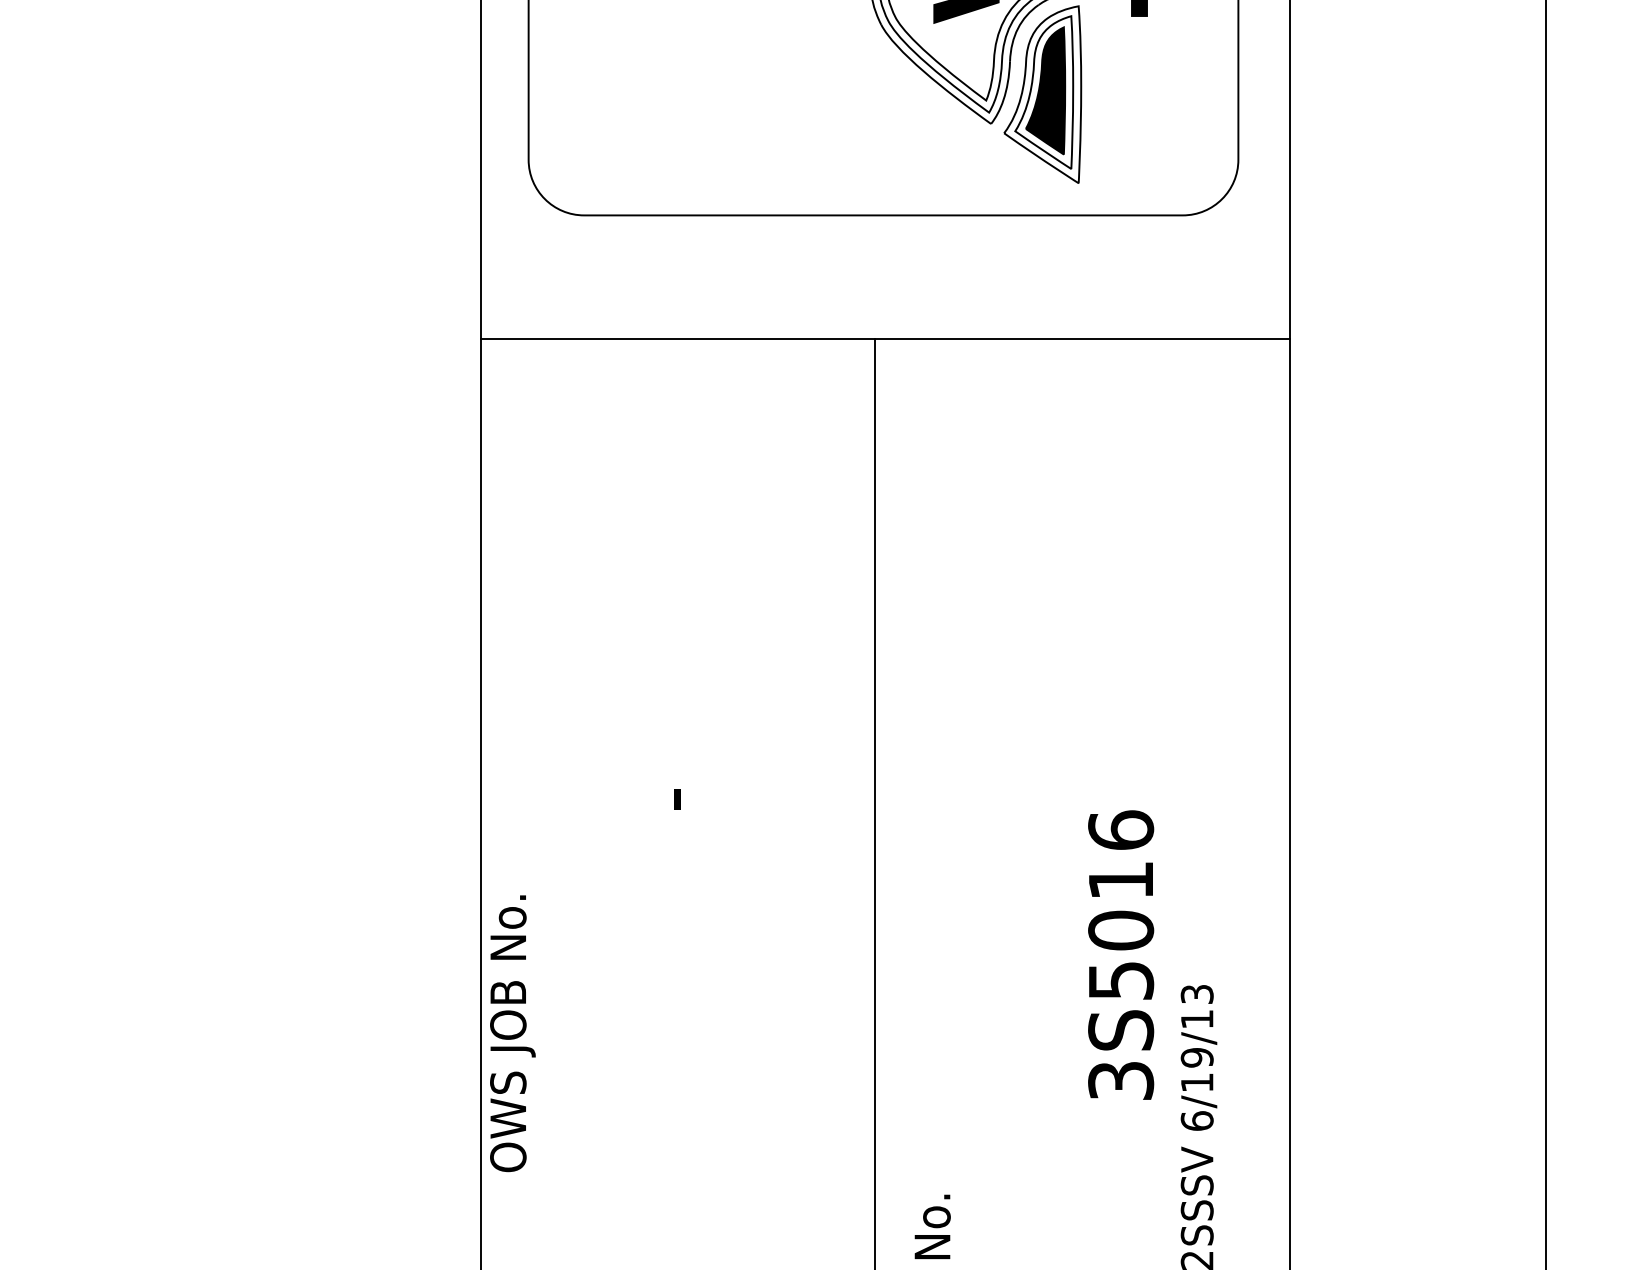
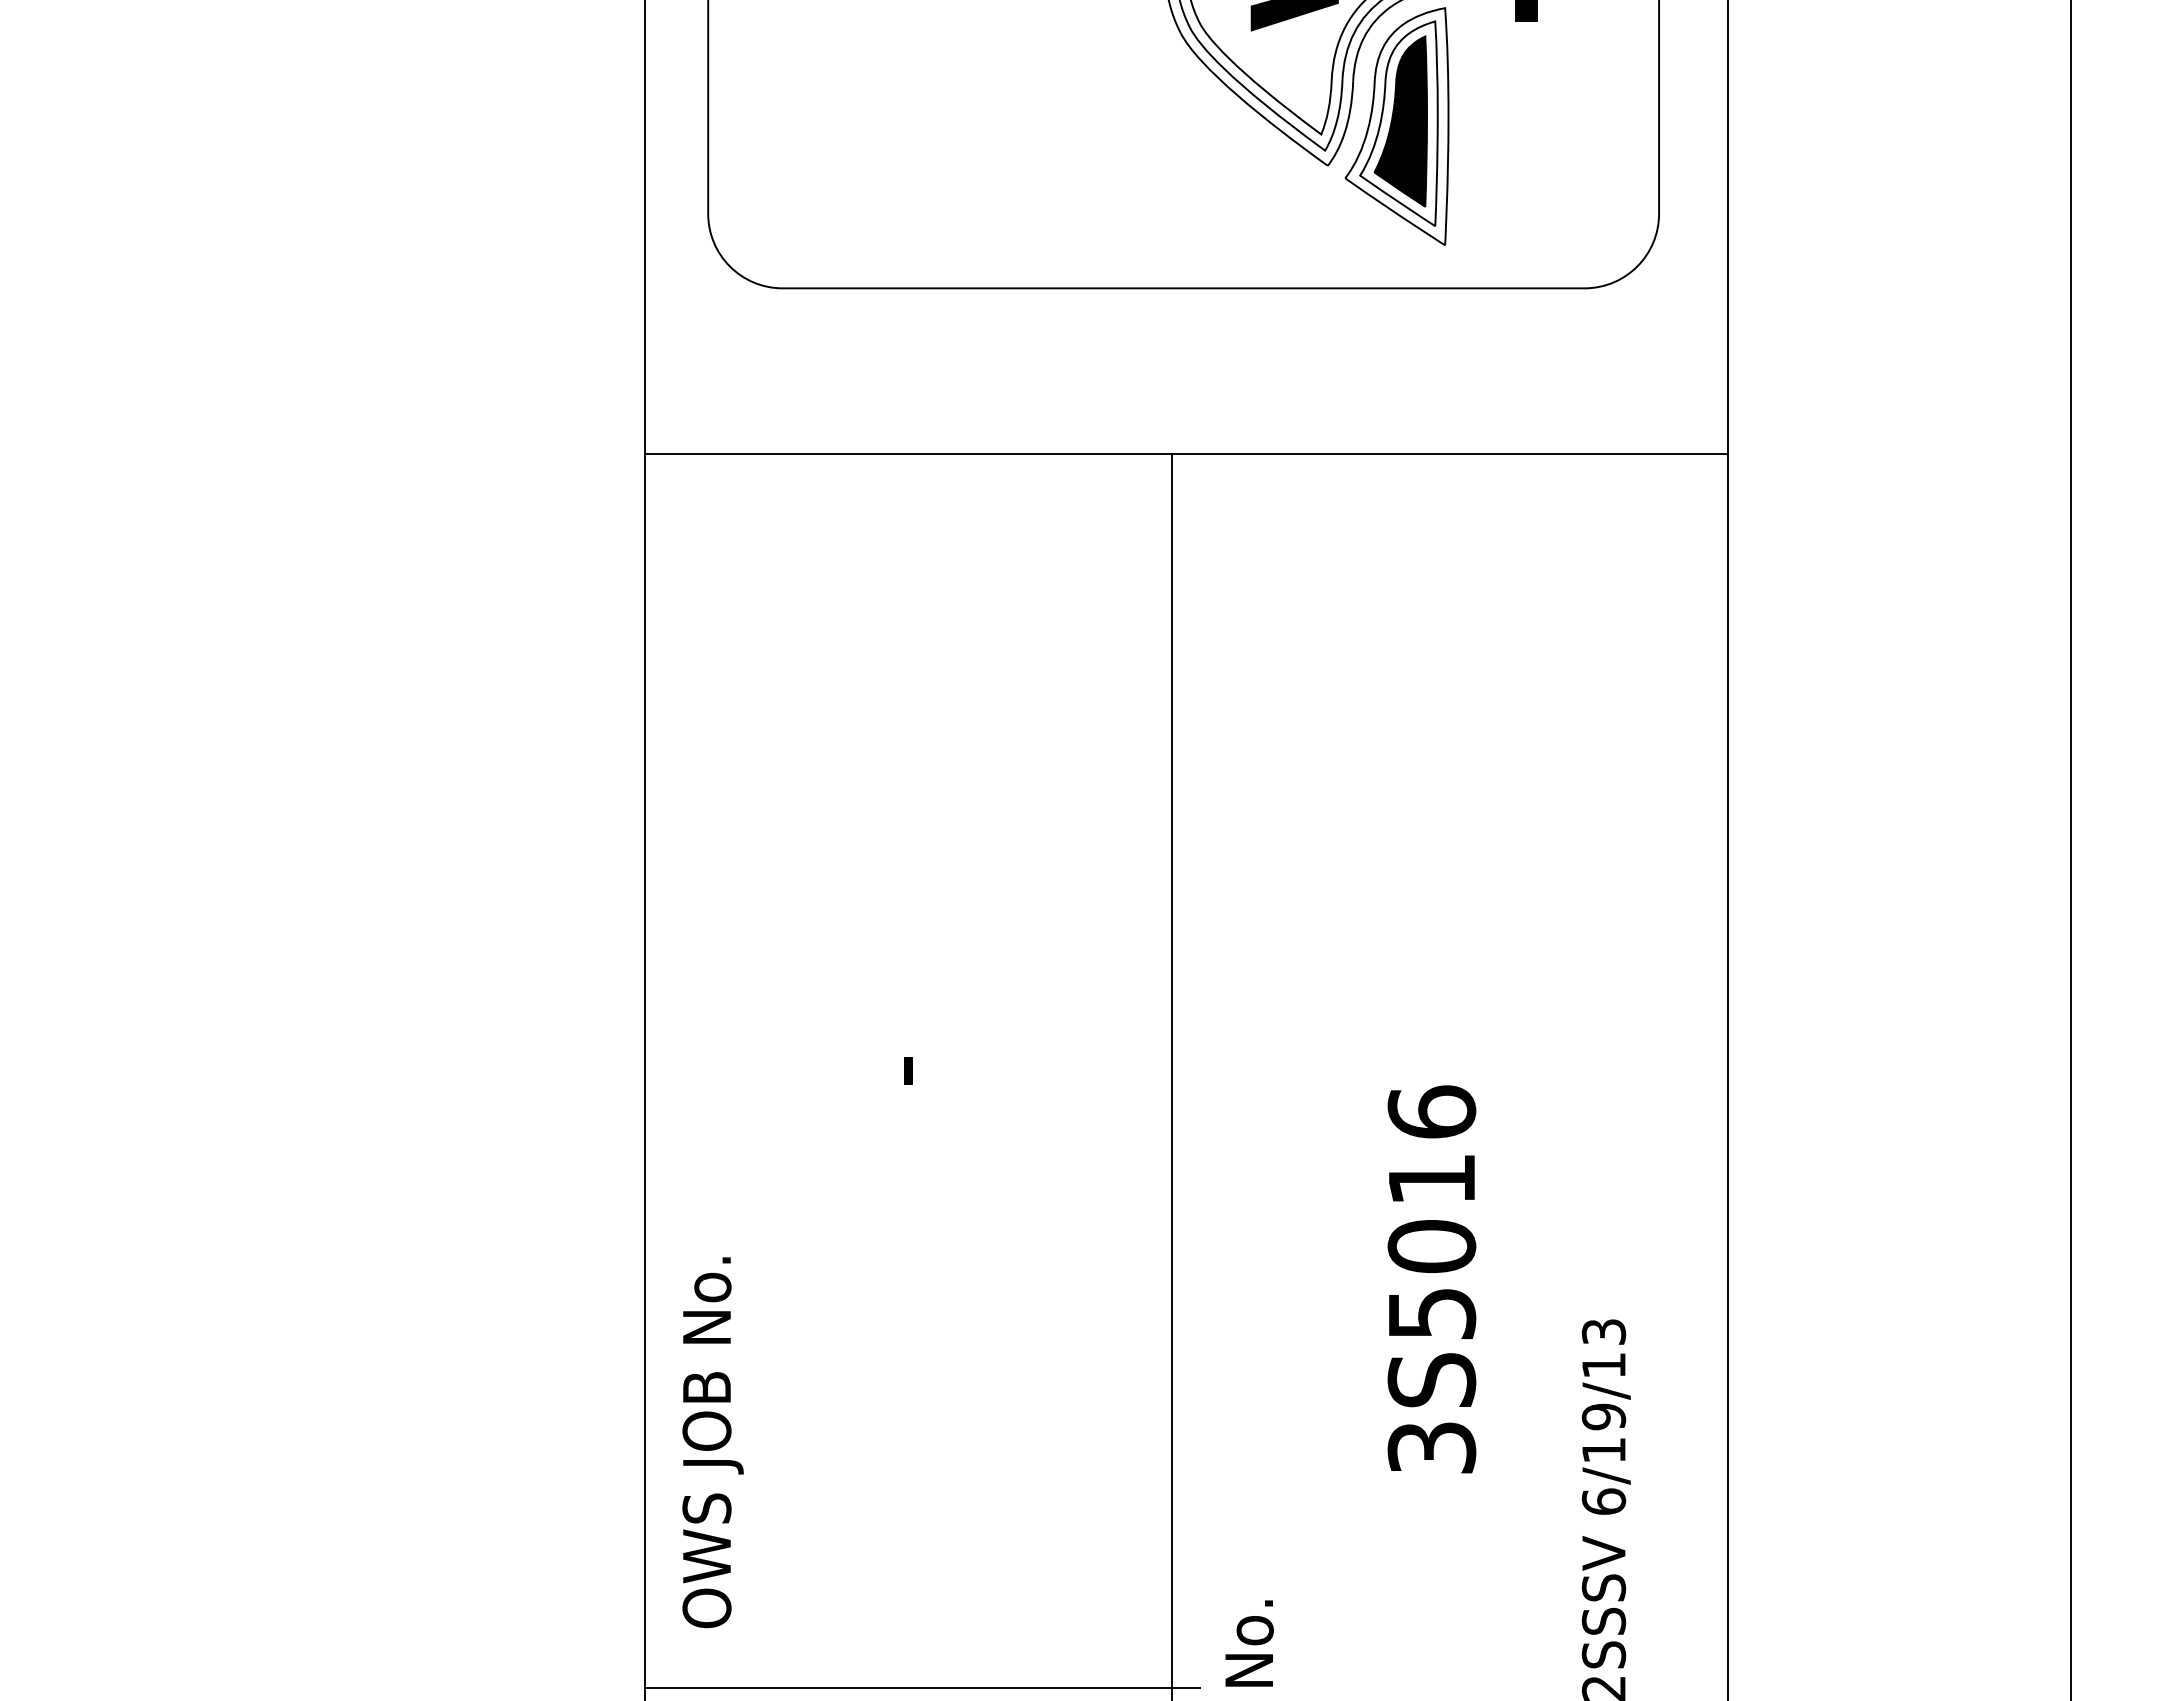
text: (1120, 955) -> (1431, 1279), moved
text: (512, 1033) -> (712, 1442), moved
line: (688, 1260) -> (922, 1688), added

